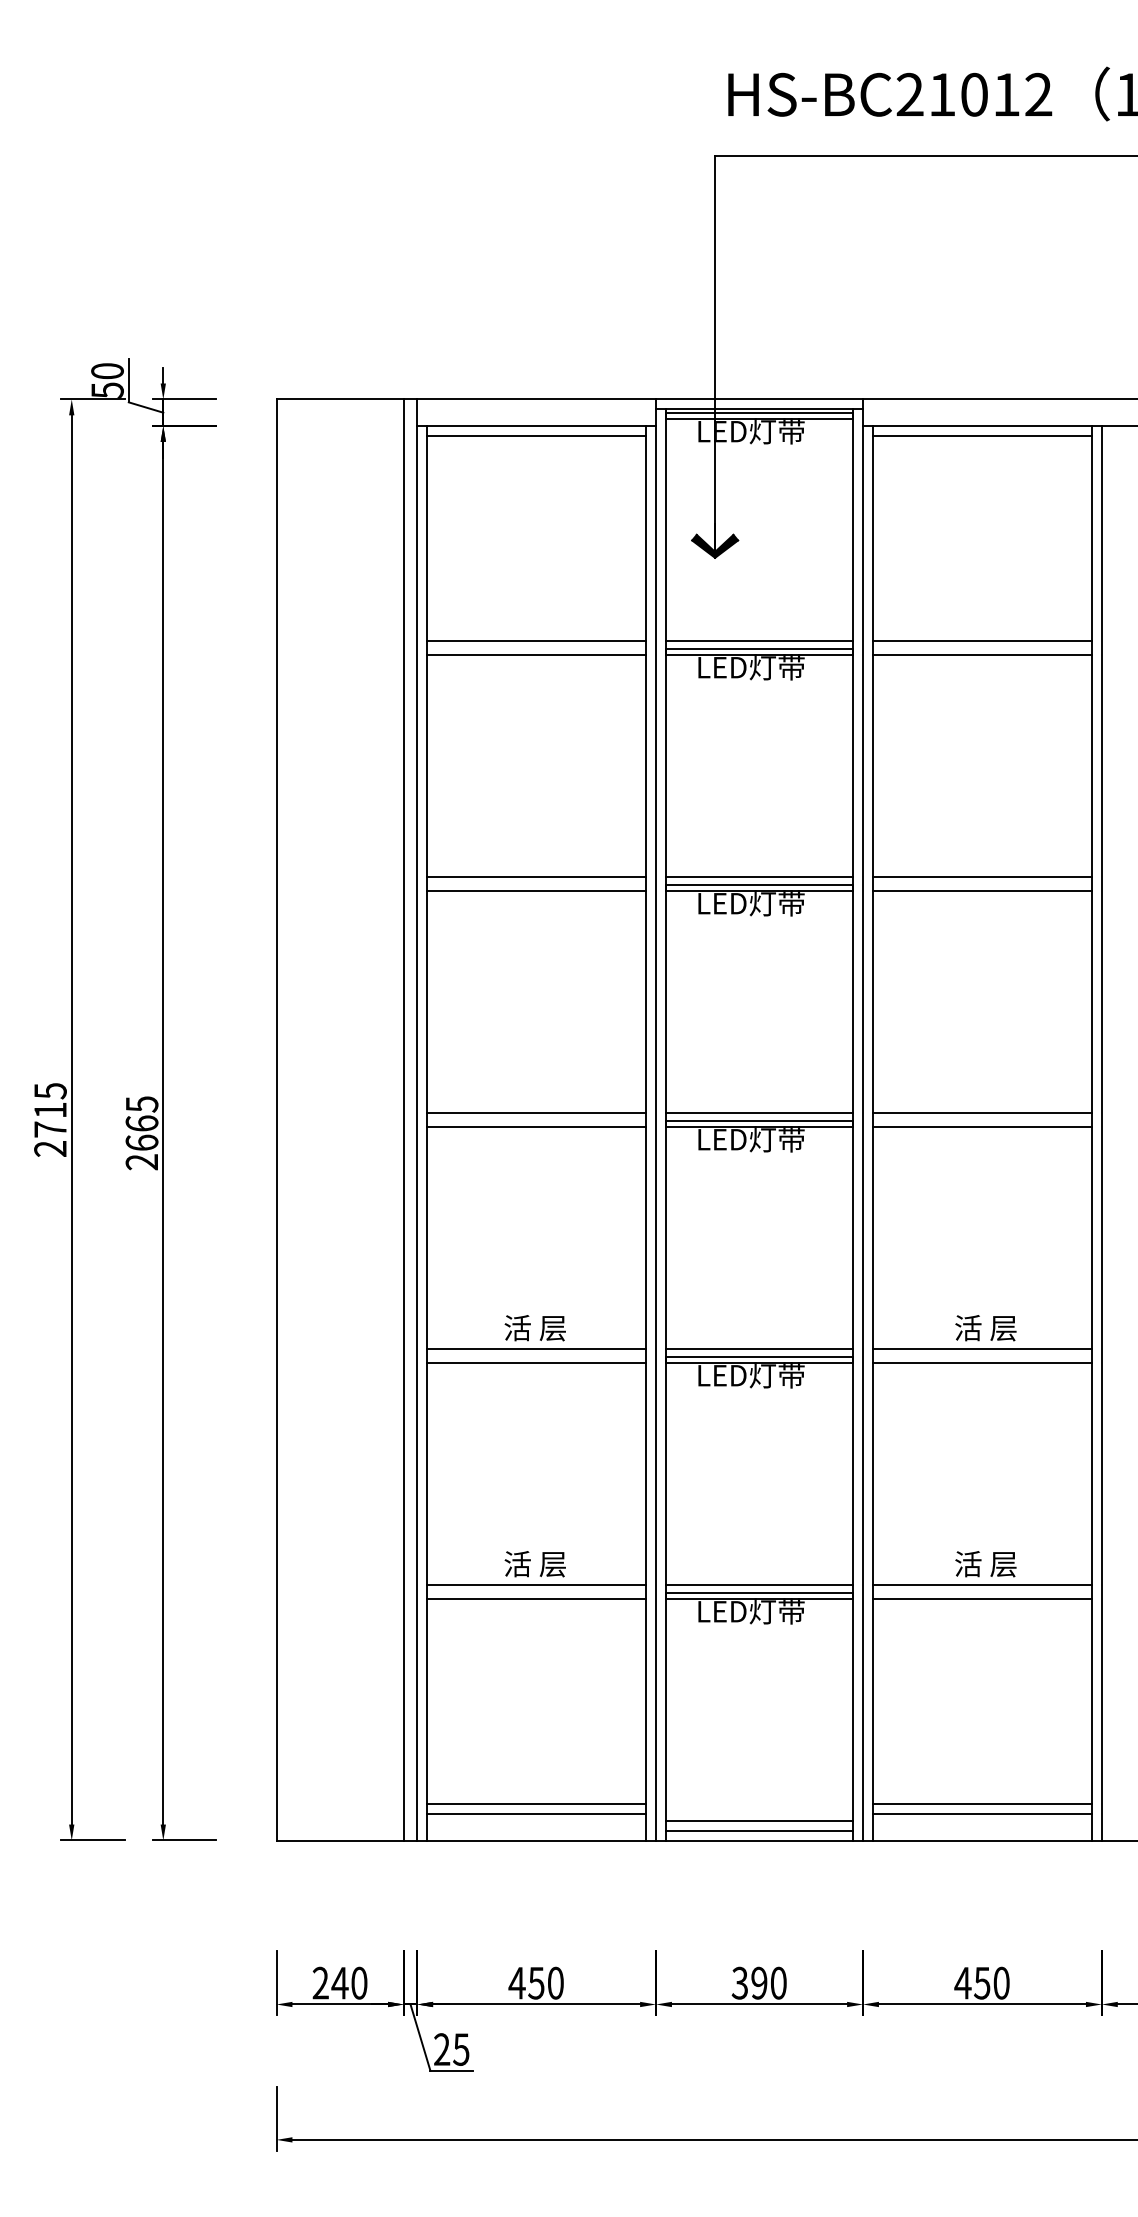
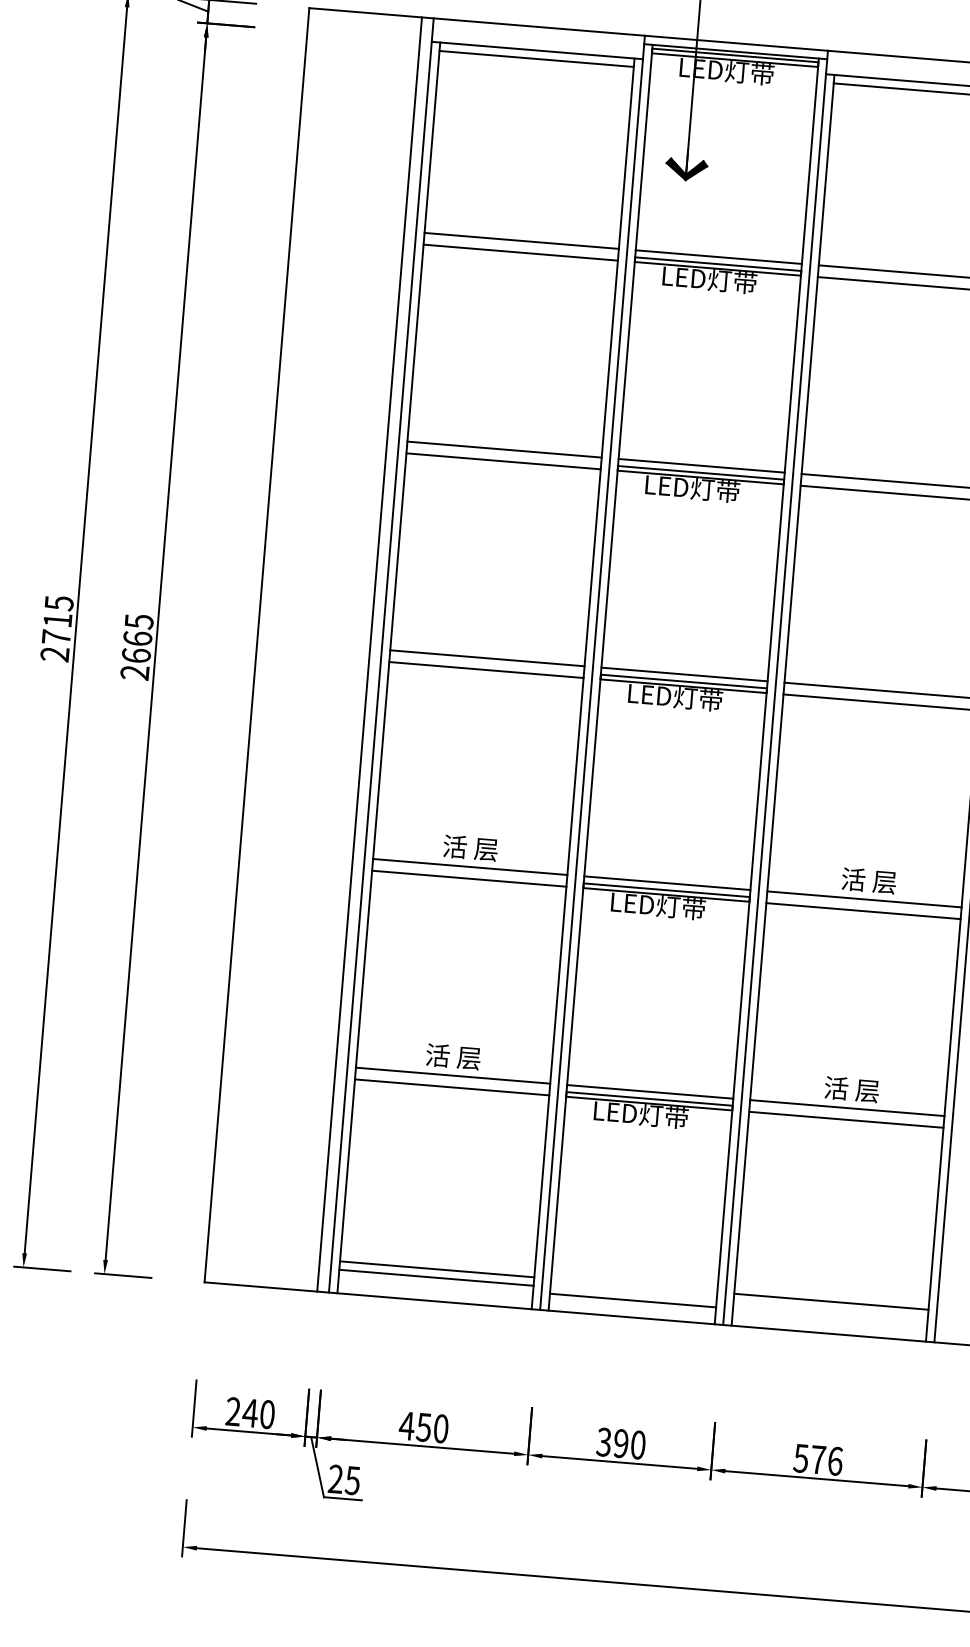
line: (982, 1813) -> (830, 1309), removed
line: (759, 1830) -> (632, 1308), removed
text: (981, 1982) -> (817, 1459), 450 -> 576

